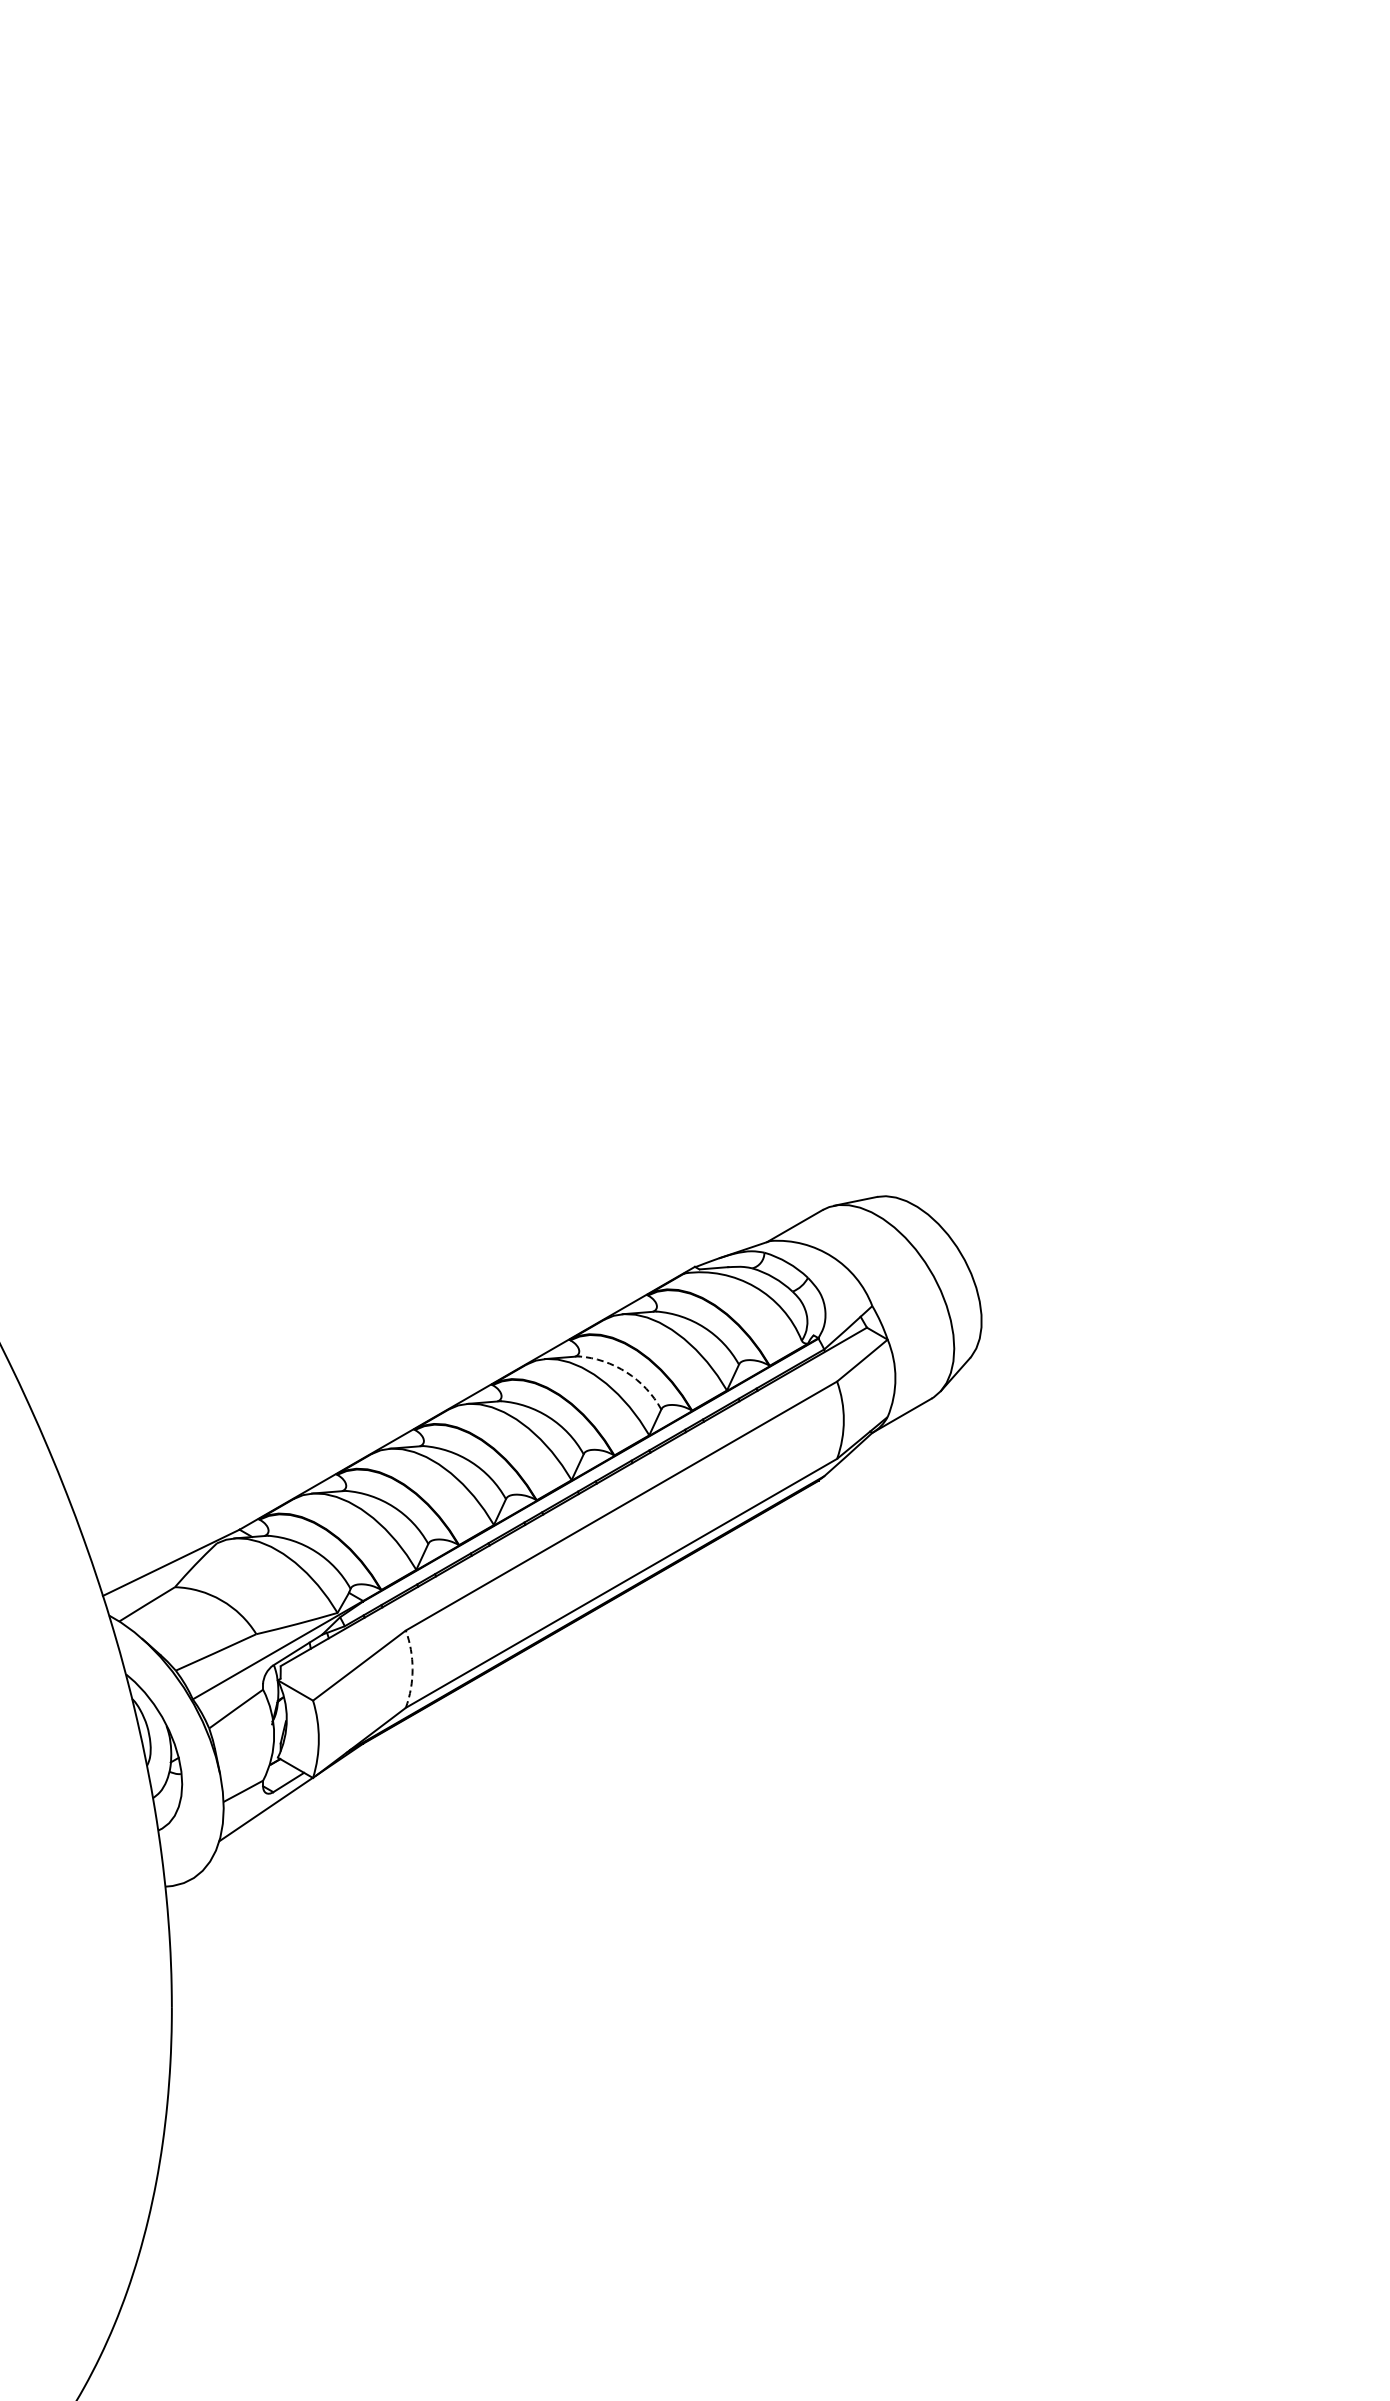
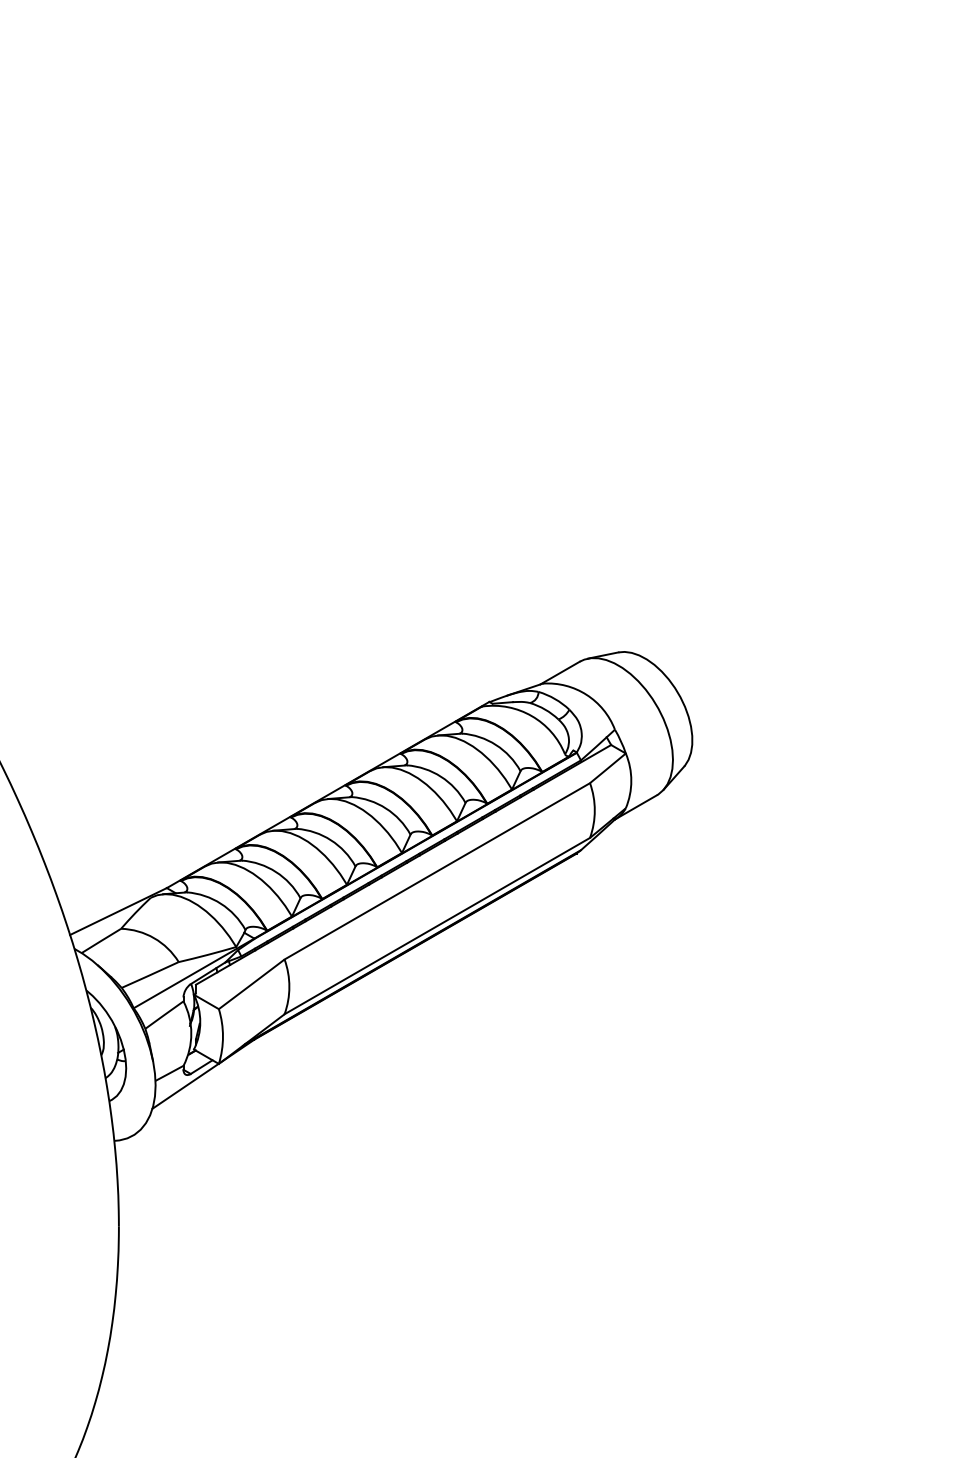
arc: (626, 1372) -> (440, 776), dashed -> solid
arc: (412, 1669) -> (289, 987), dashed -> solid

